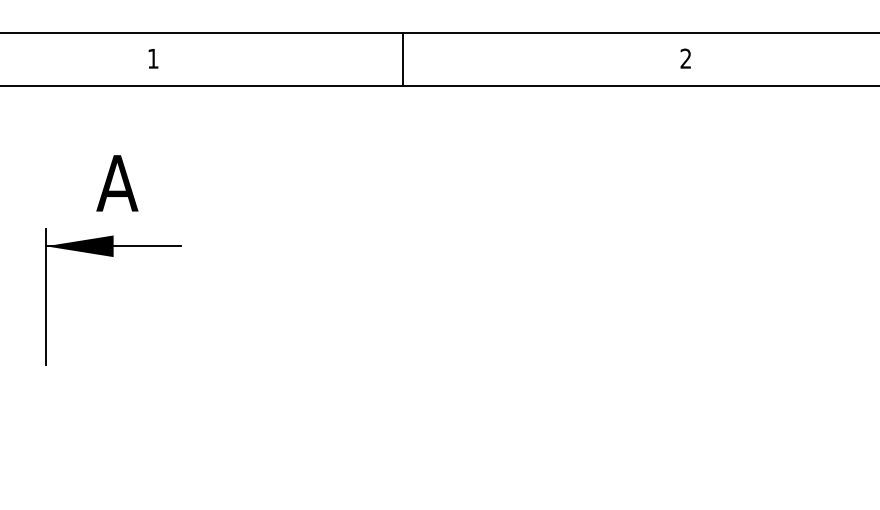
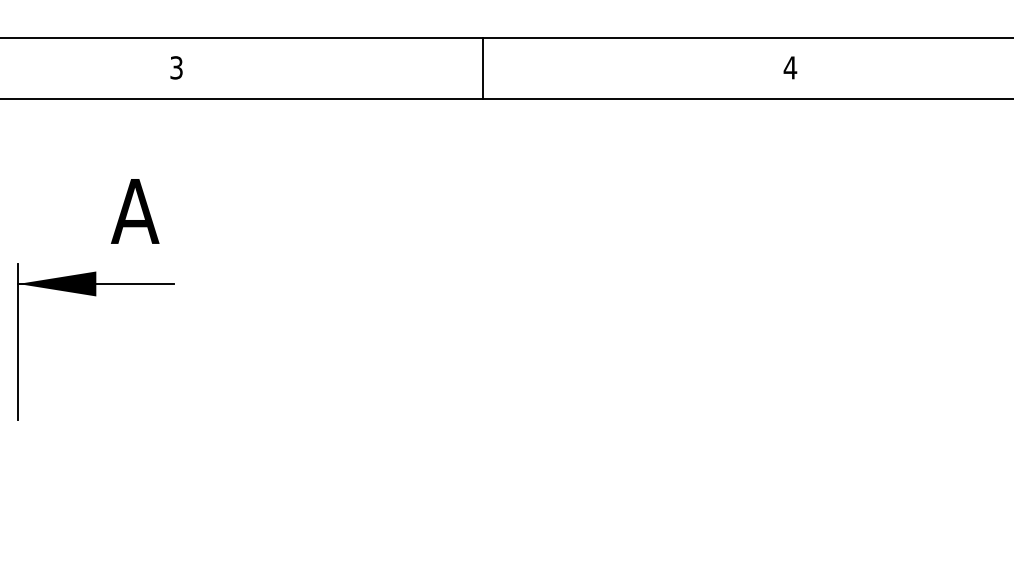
text: (153, 58) -> (176, 67), 1 -> 3
line: (403, 58) -> (483, 67), moved
text: (685, 58) -> (789, 67), 2 -> 4
part: (113, 256) -> (96, 295), moved

